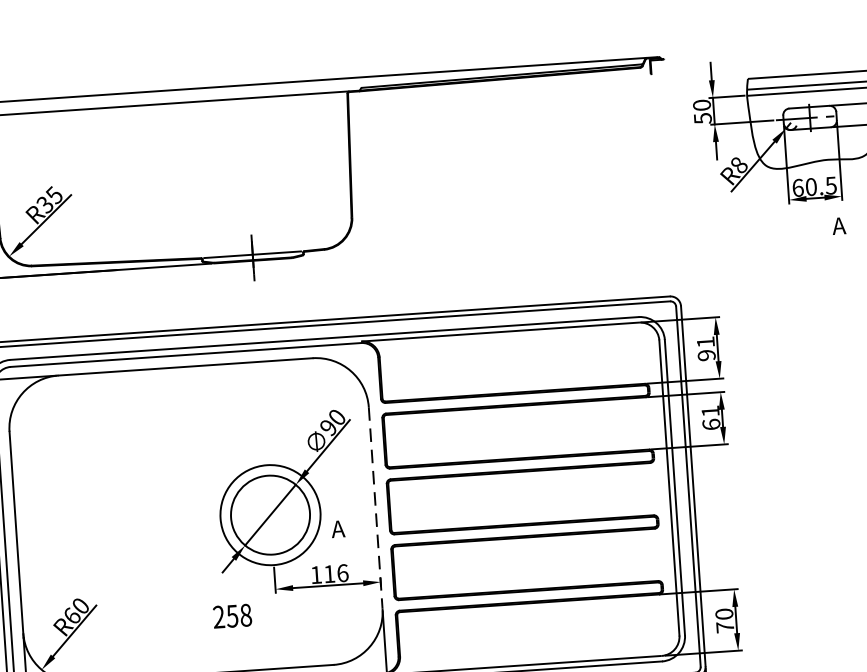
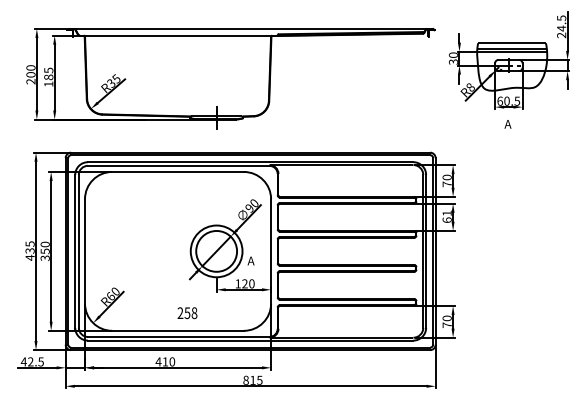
text: (700, 117) -> (452, 61), 50 -> 30
text: (838, 226) -> (507, 124), moved
text: (704, 348) -> (446, 180), 91 -> 70
line: (376, 508) -> (271, 251), dashed -> solid
text: (336, 572) -> (248, 283), 116 -> 120
text: (232, 616) -> (187, 313), moved

